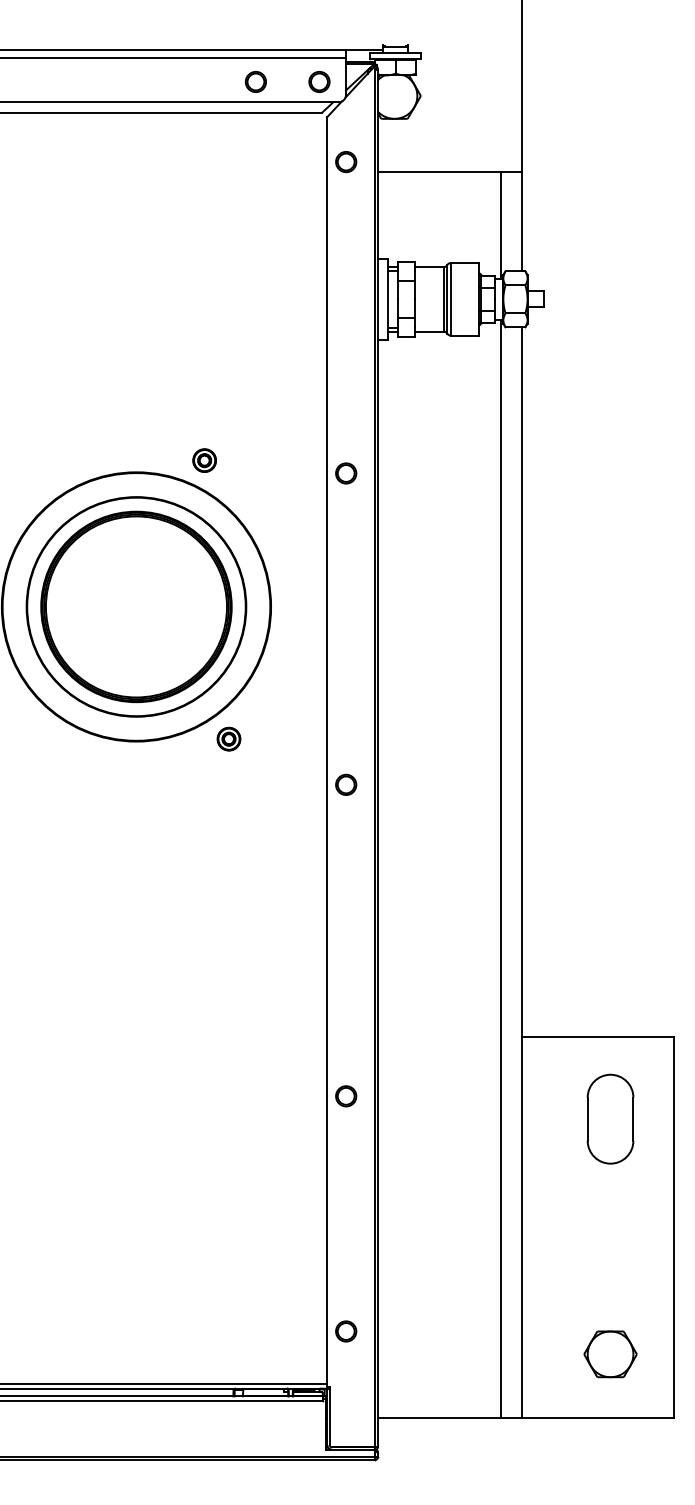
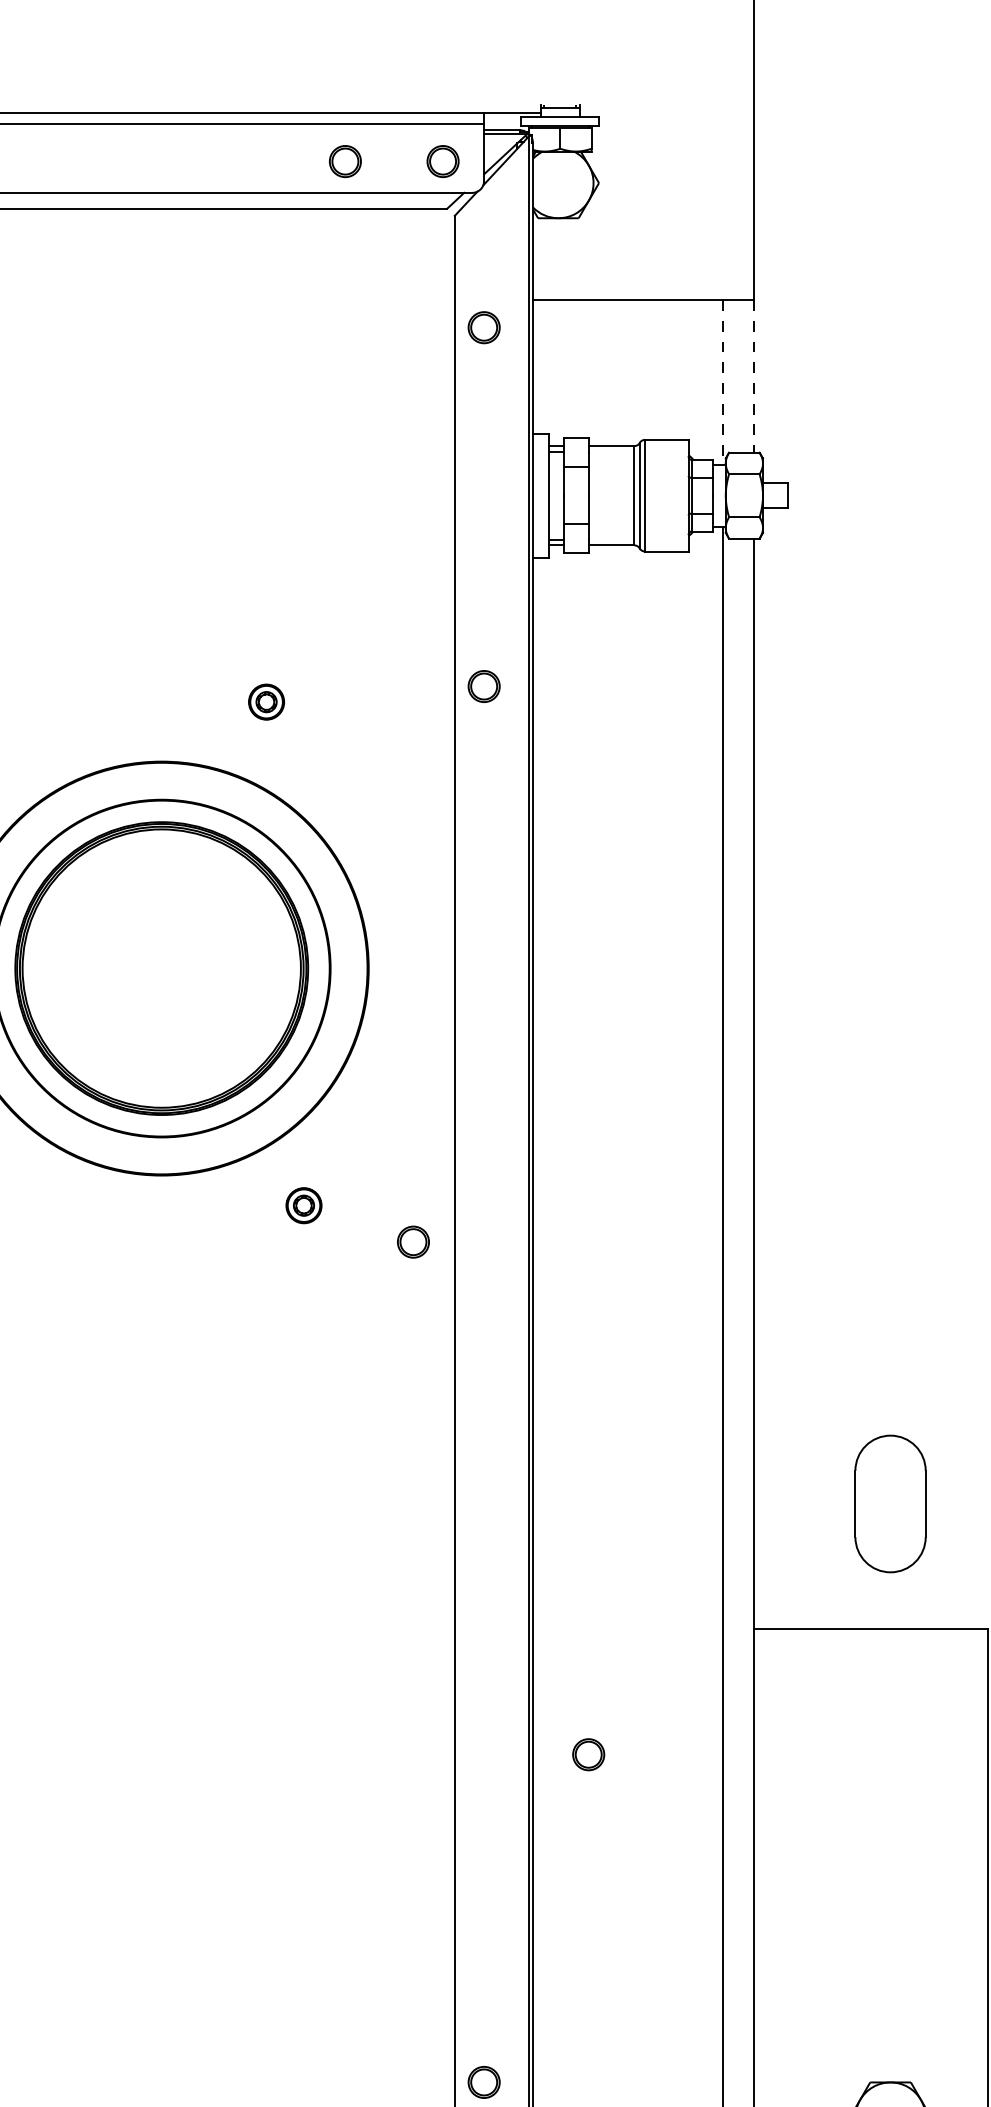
part: (346, 162) -> (484, 328), moved
line: (521, 221) -> (753, 376), solid -> dashed
line: (501, 226) -> (722, 383), solid -> dashed
part: (204, 460) -> (266, 701), moved
part: (346, 473) -> (484, 686), moved
part: (228, 738) -> (303, 1204), moved
part: (346, 784) -> (413, 1241), moved
part: (346, 1096) -> (589, 1755), moved
part: (610, 1118) -> (890, 1502), moved

